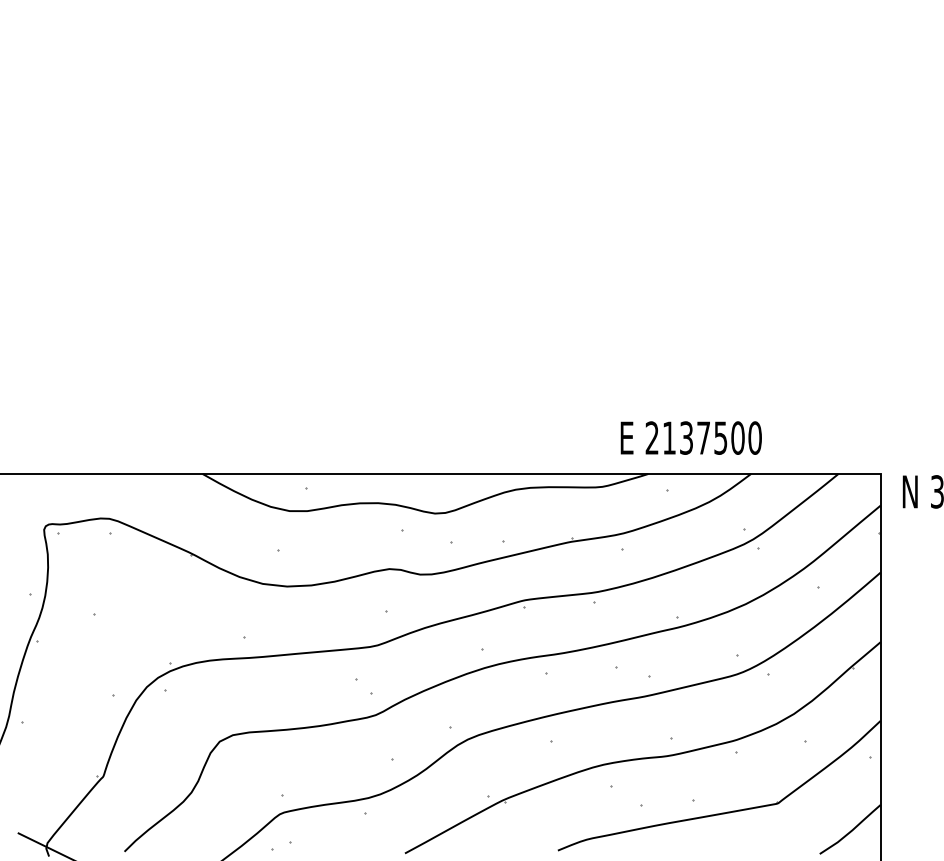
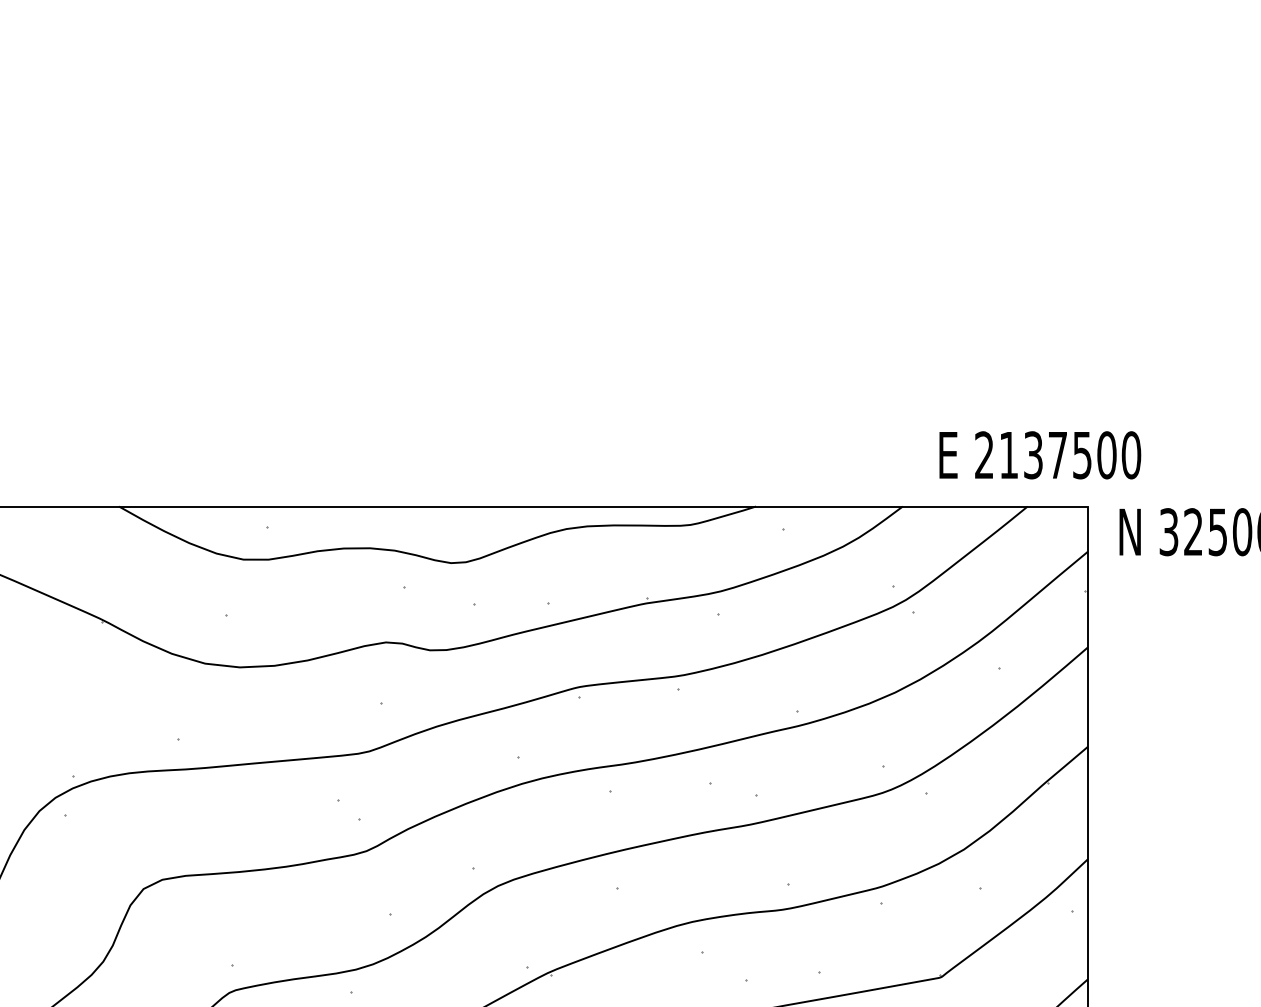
text: (690, 437) -> (1039, 454), moved

